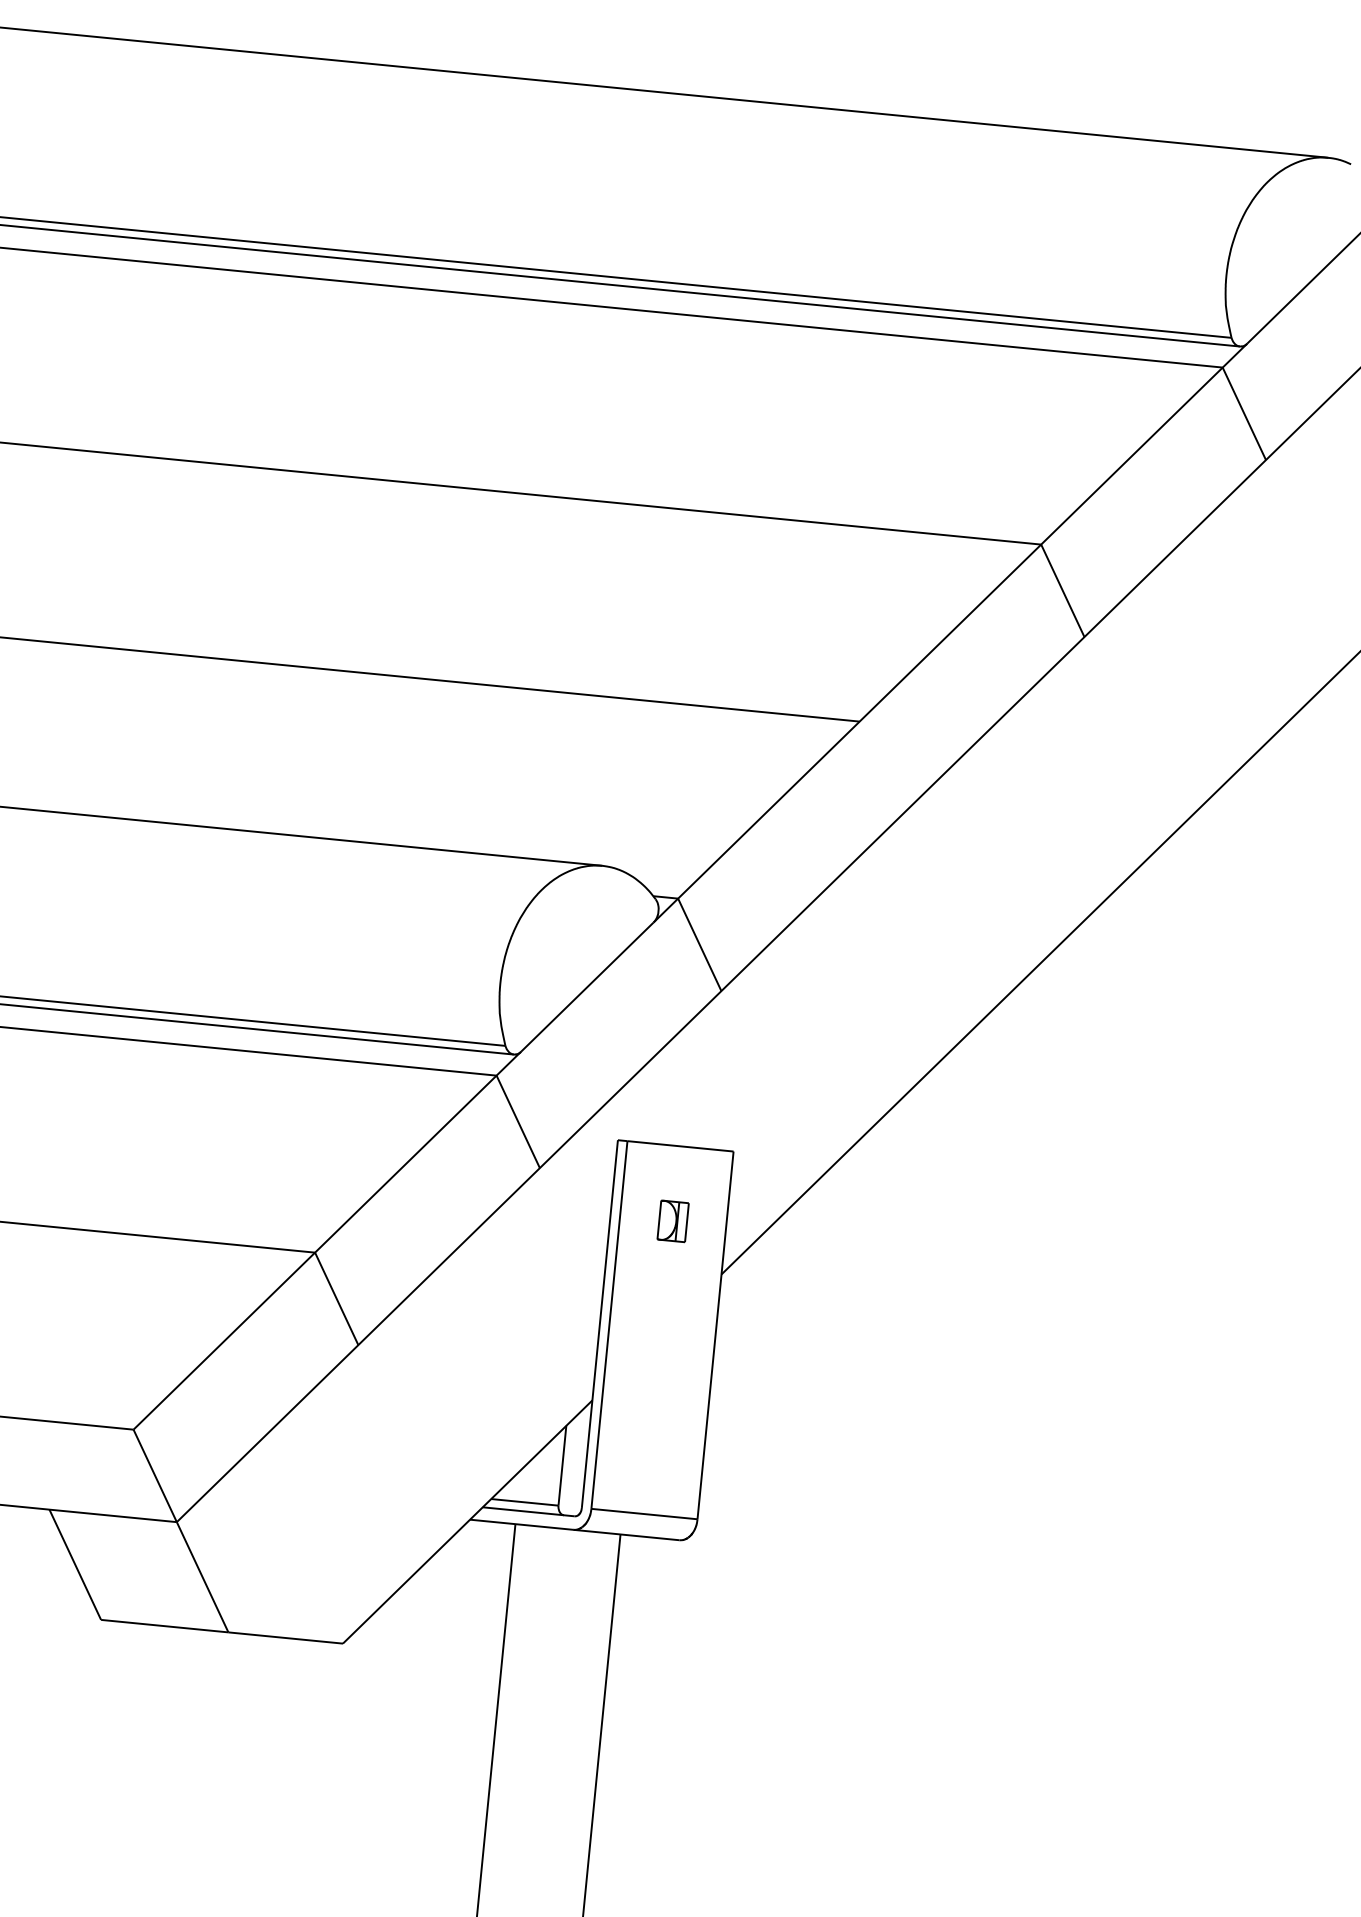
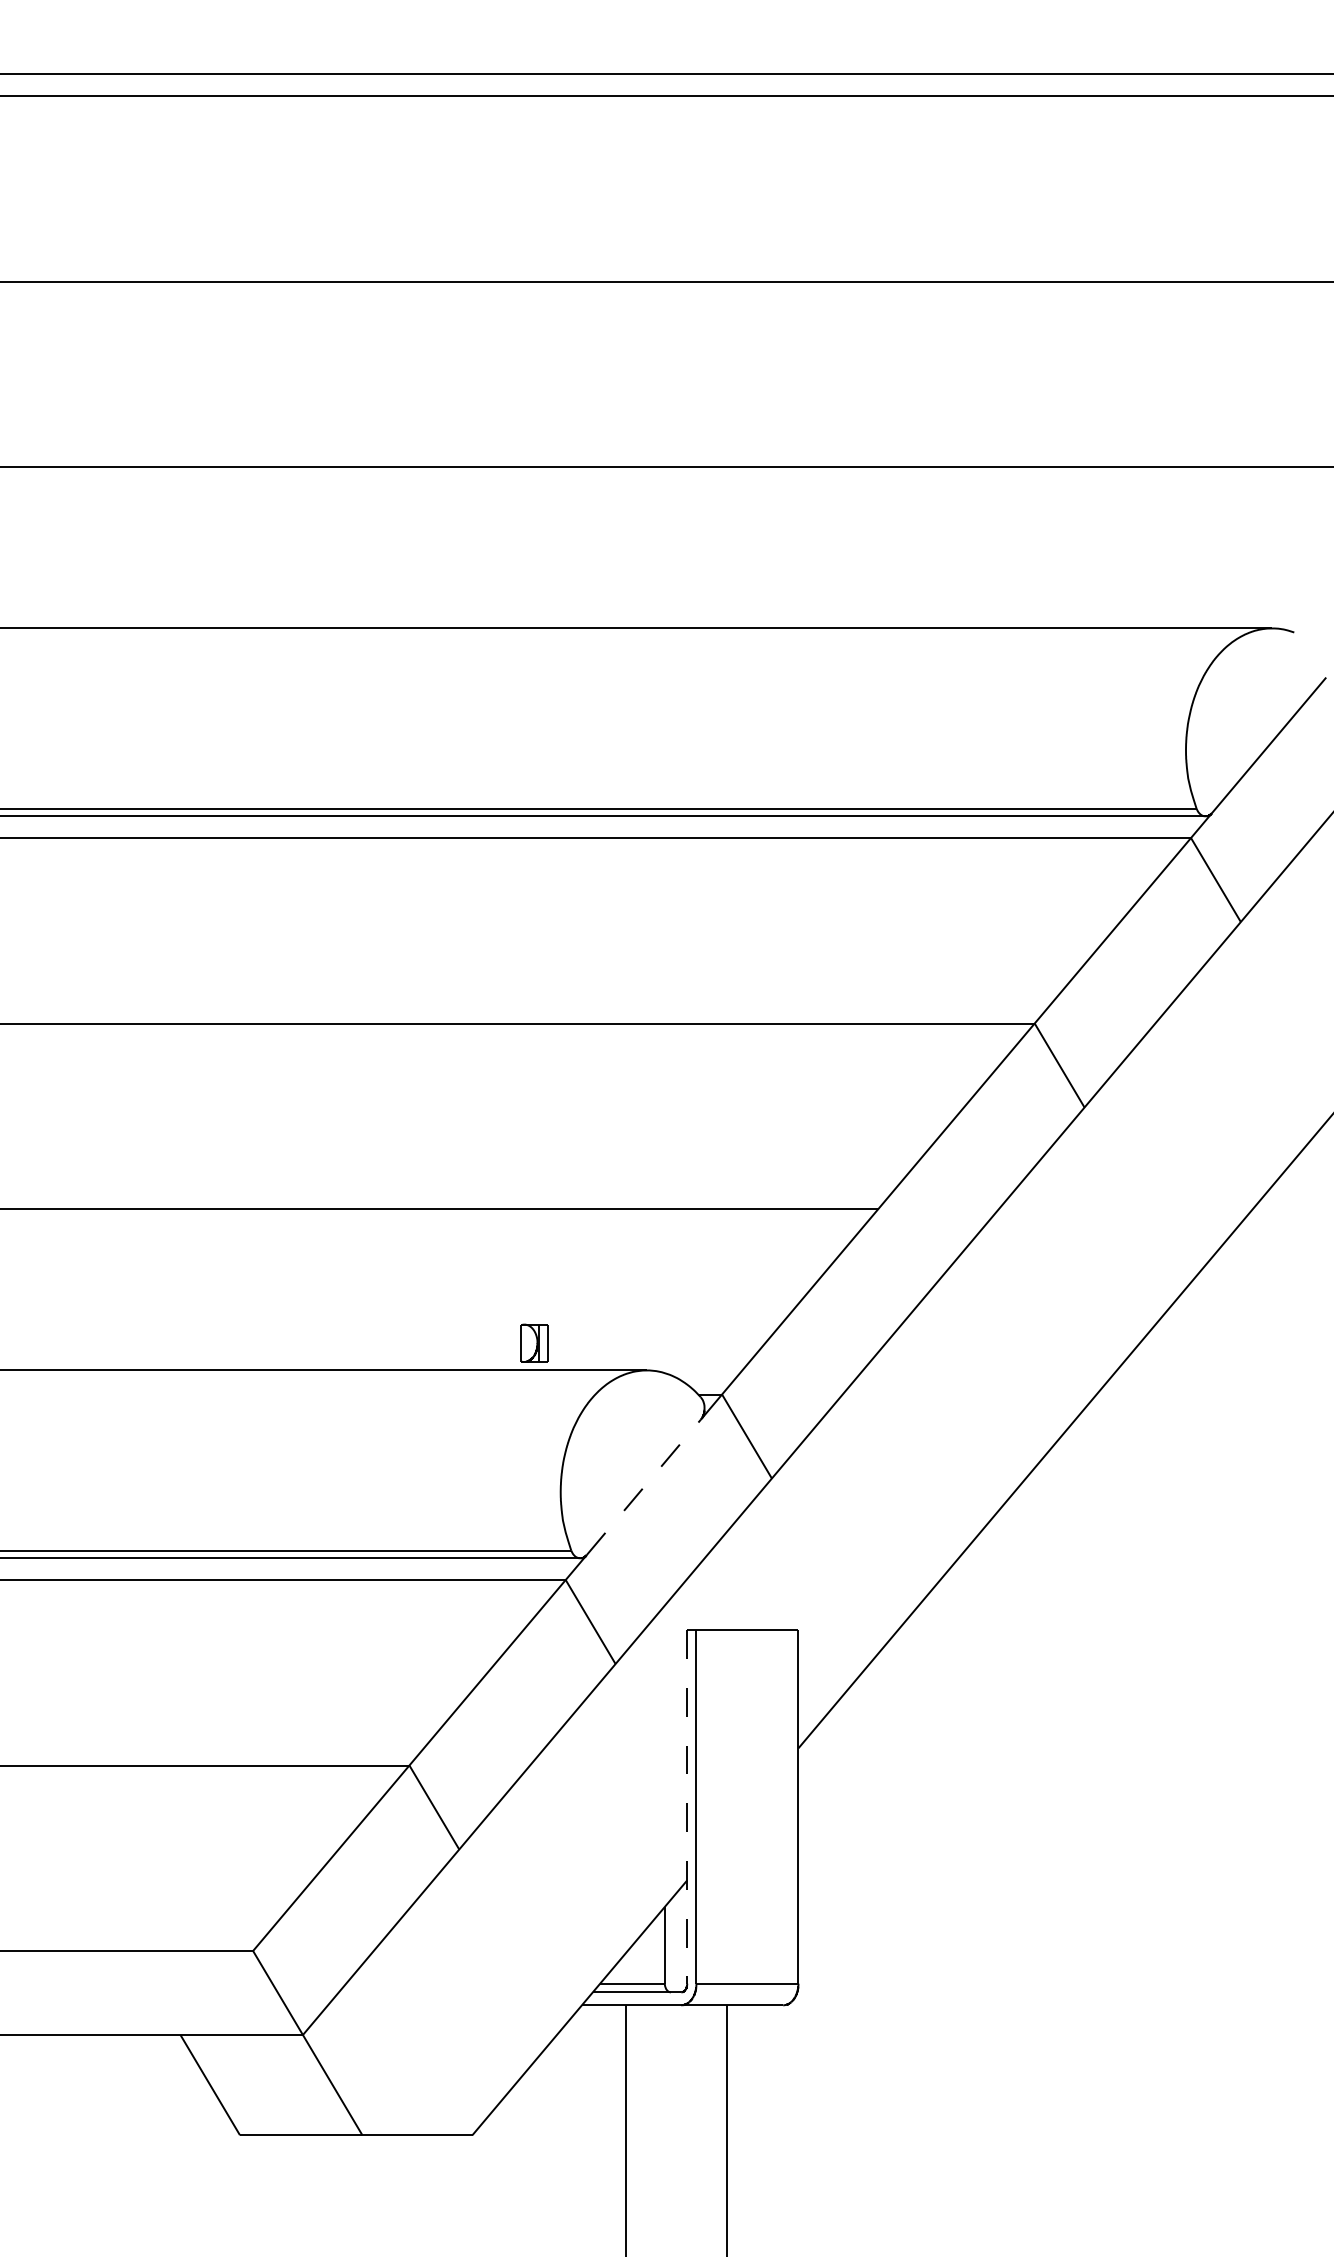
line: (586, 987) -> (643, 1487), solid -> dashed
part: (673, 1220) -> (534, 1342), moved
line: (600, 1323) -> (687, 1806), solid -> dashed

